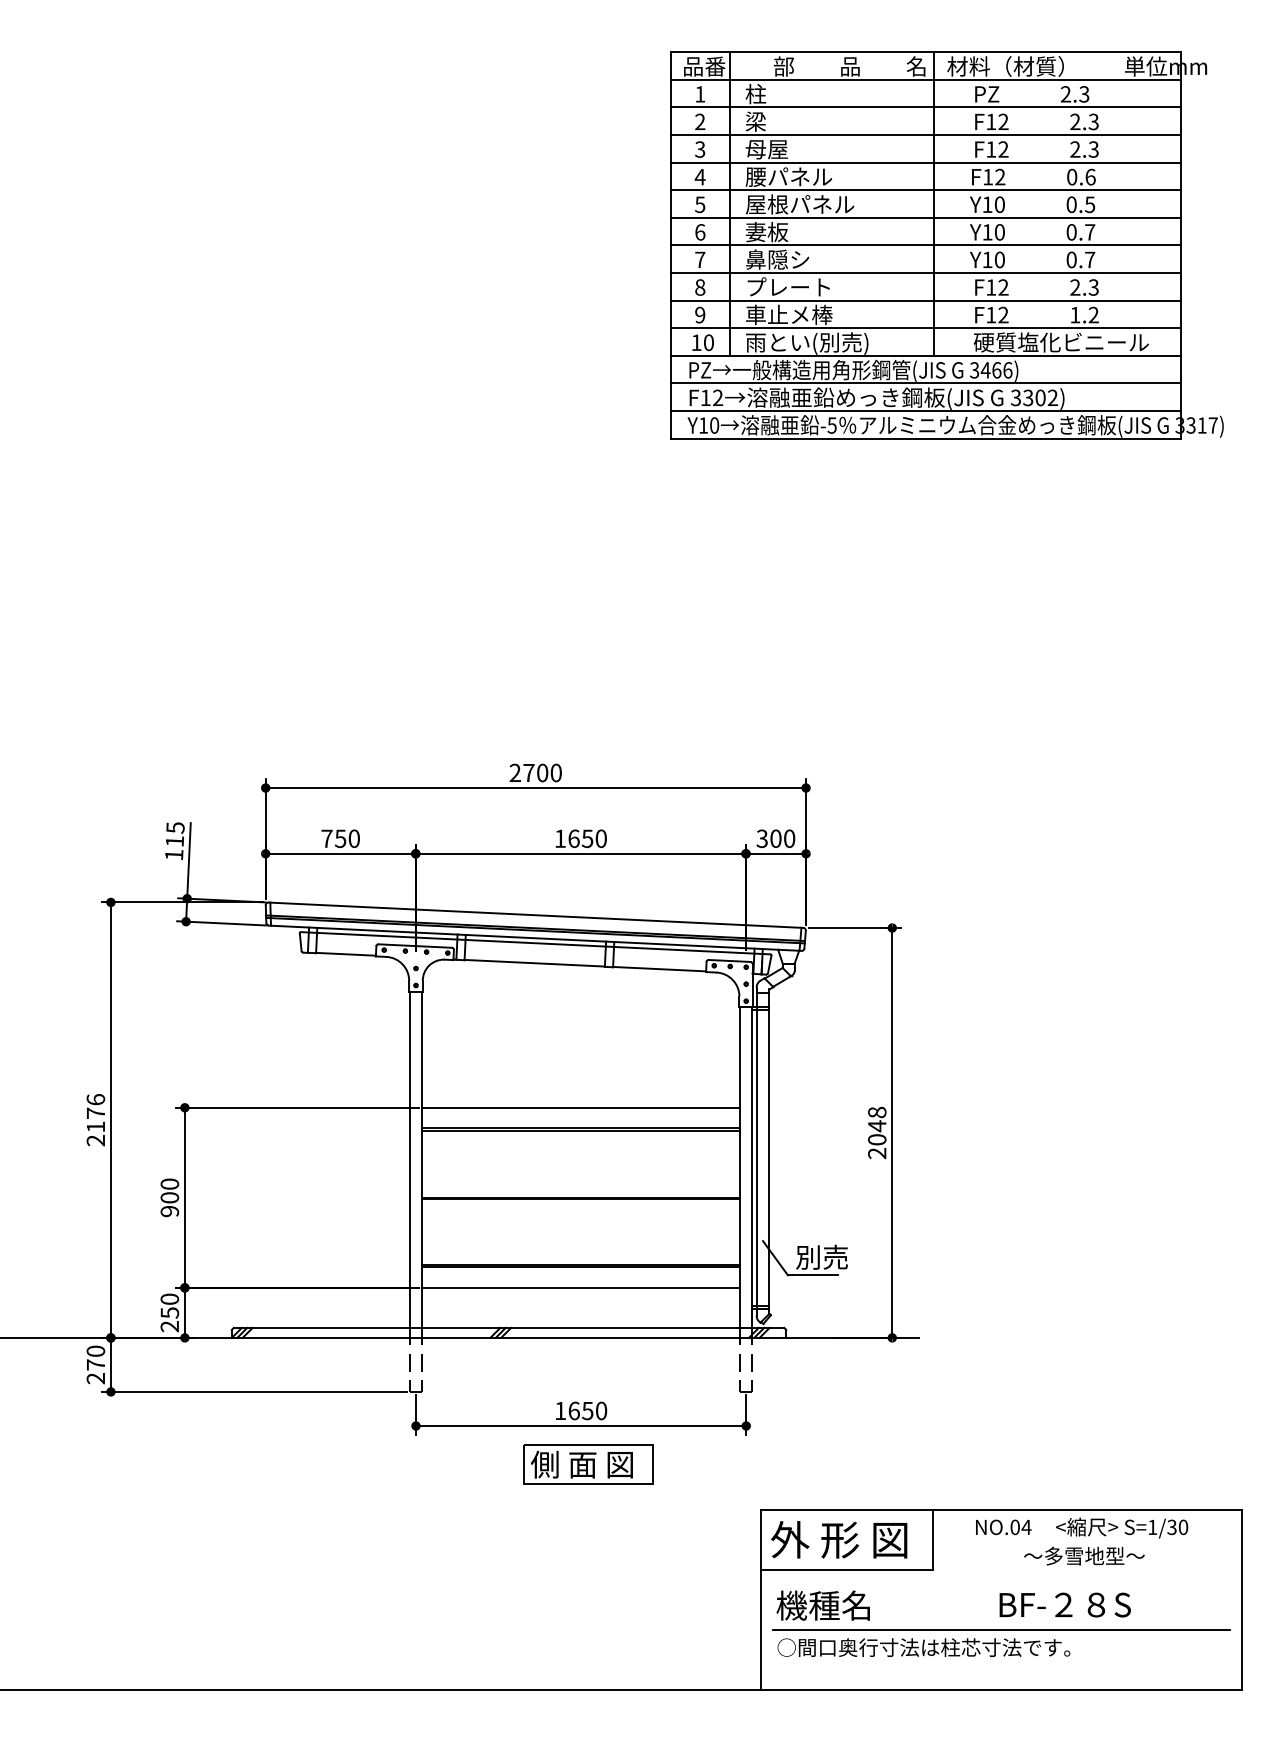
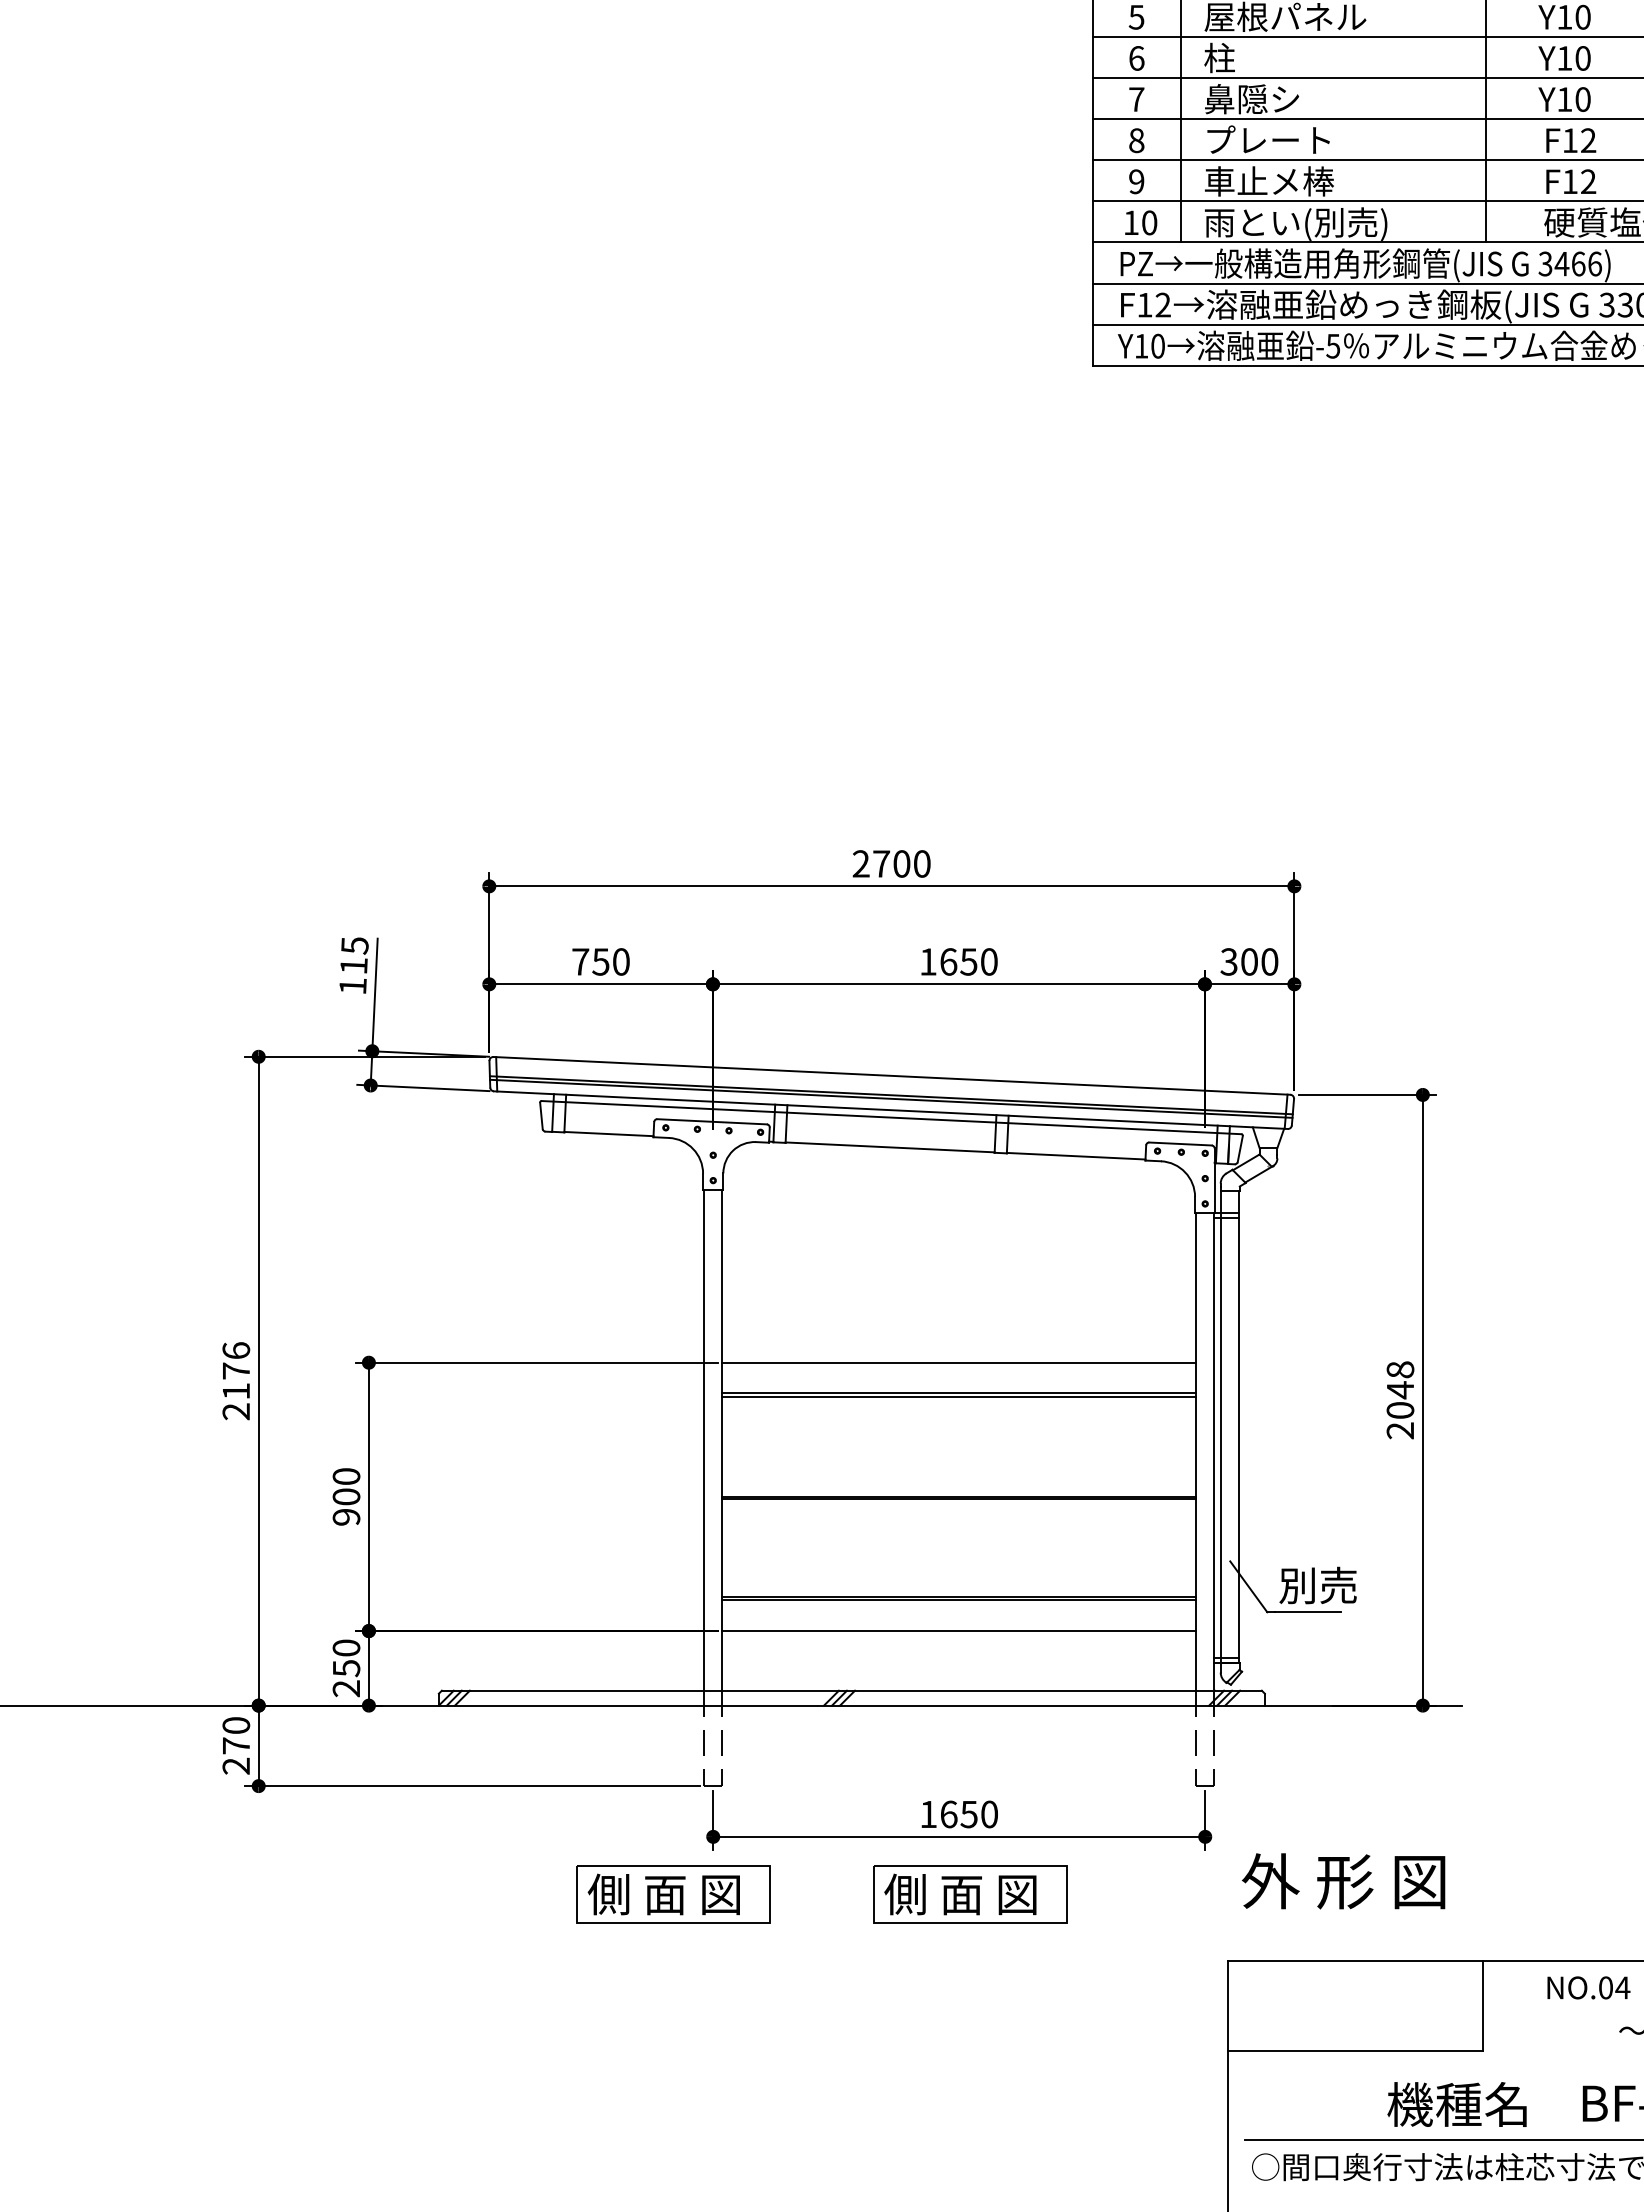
text: (766, 231) -> (1235, 57), 妻板 -> 柱
part: (389, 1464) -> (673, 1894), added
text: (839, 1539) -> (1344, 1880), moved
text: (822, 1605) -> (1455, 2104), moved

